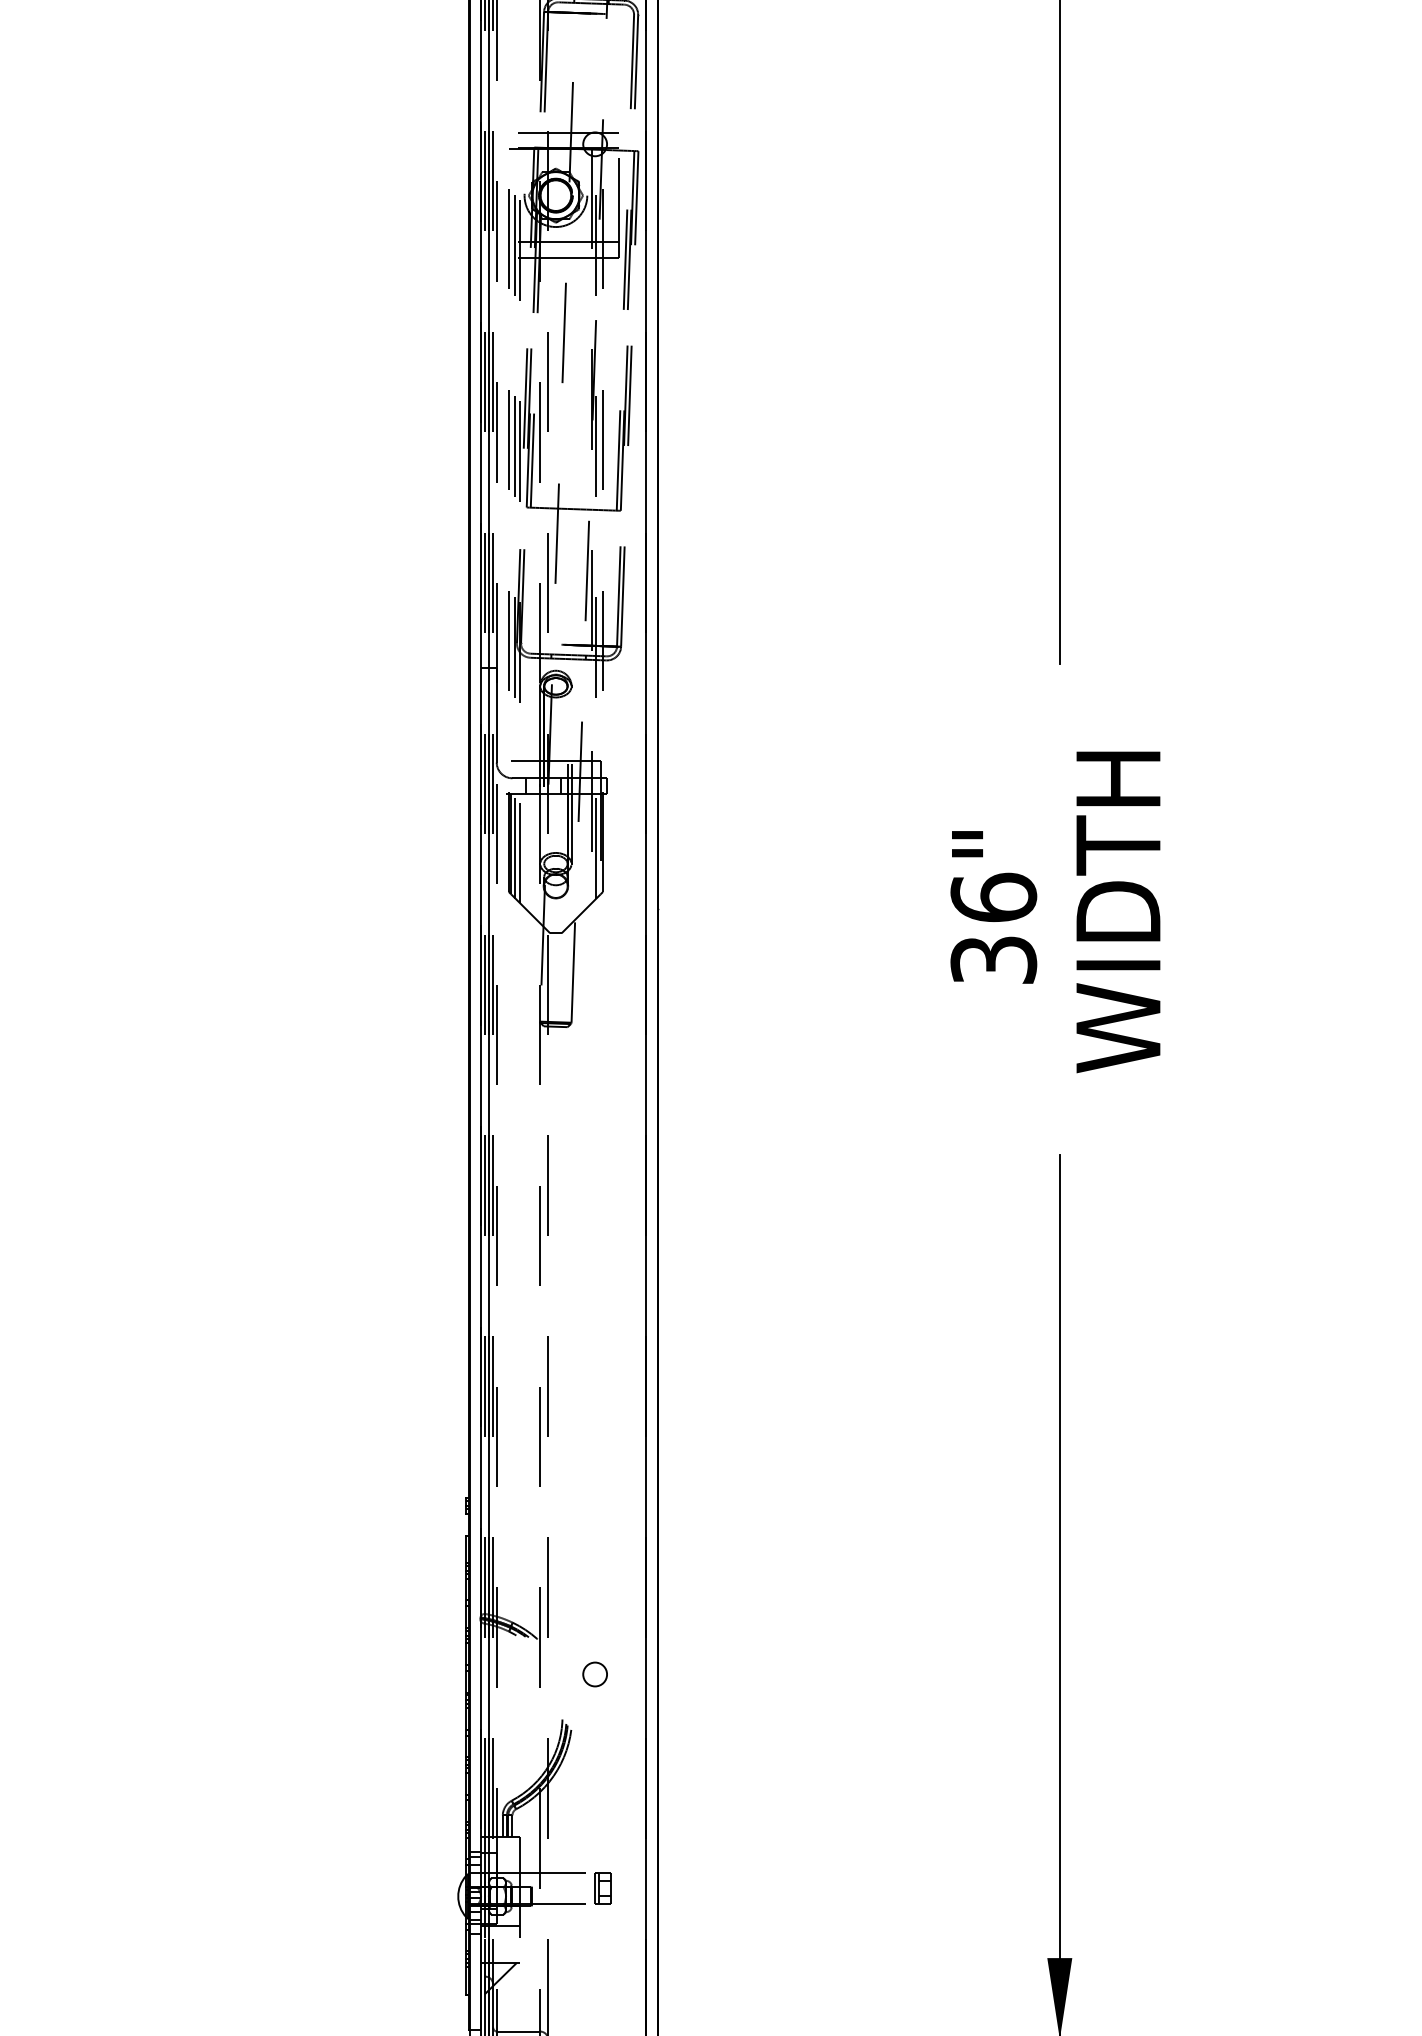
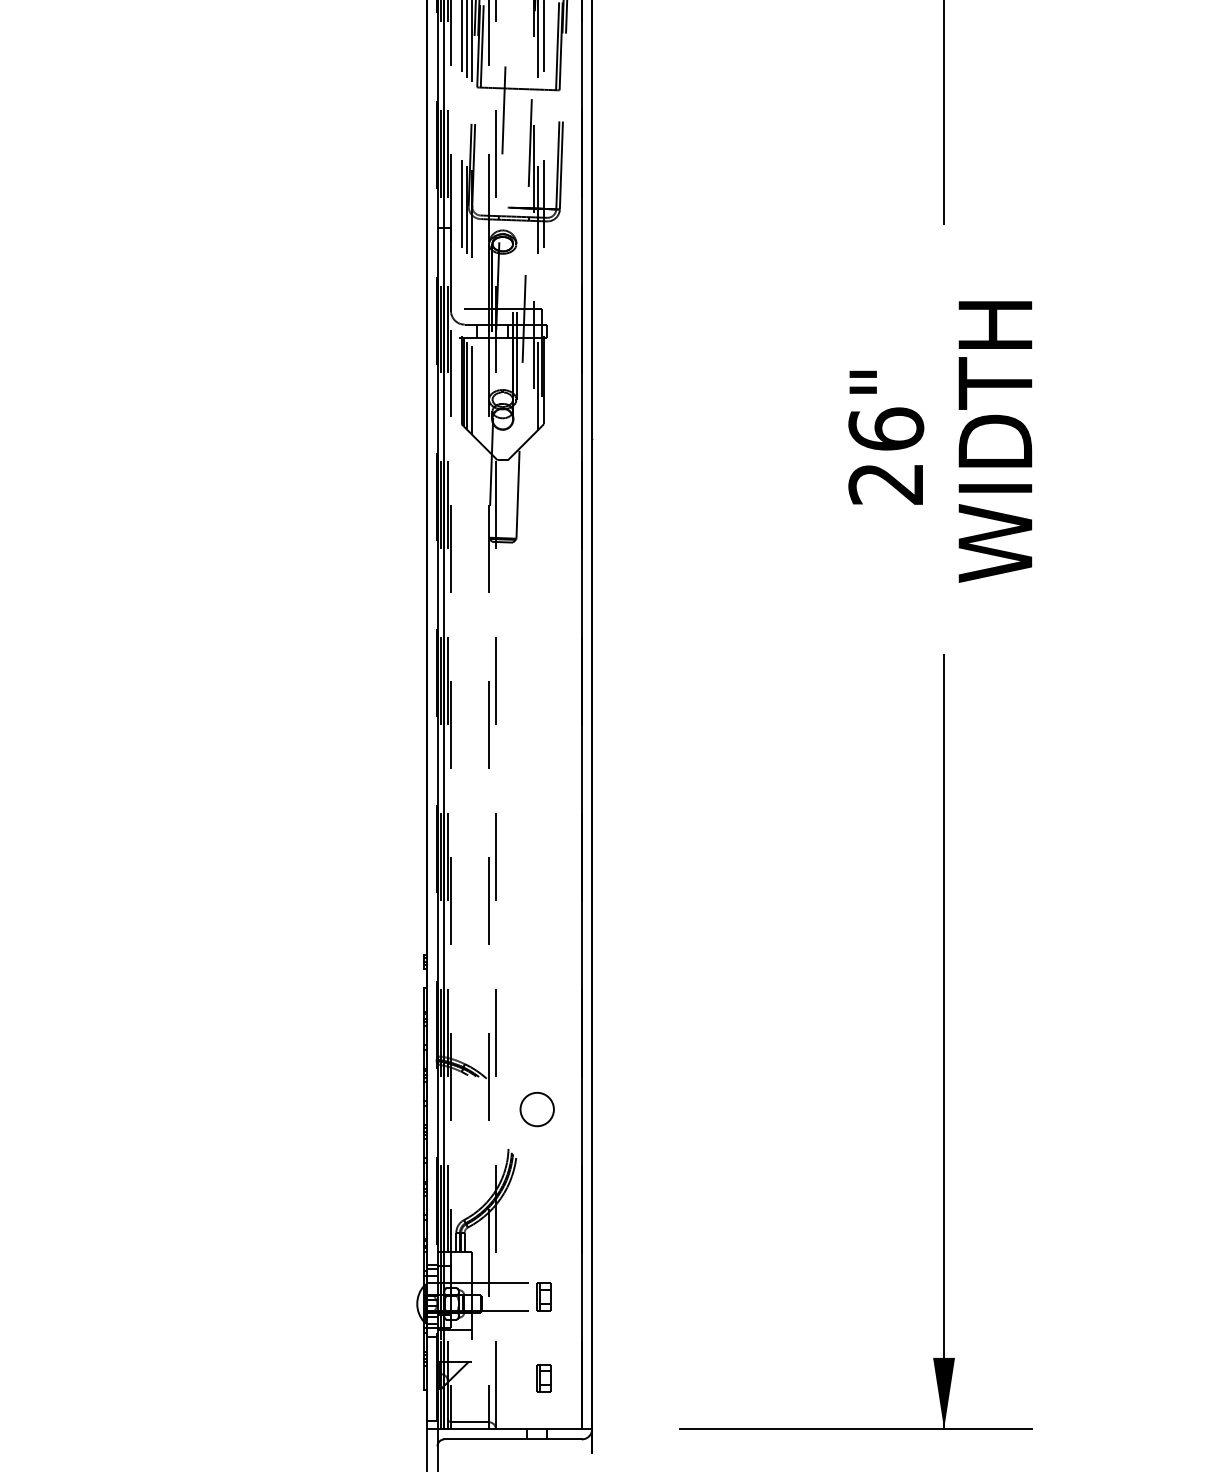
text: (993, 959) -> (886, 483), 36" -> 26"
circle: (594, 1674) -> (536, 1109), size x1.6
part: (602, 1981) -> (543, 1378), added

